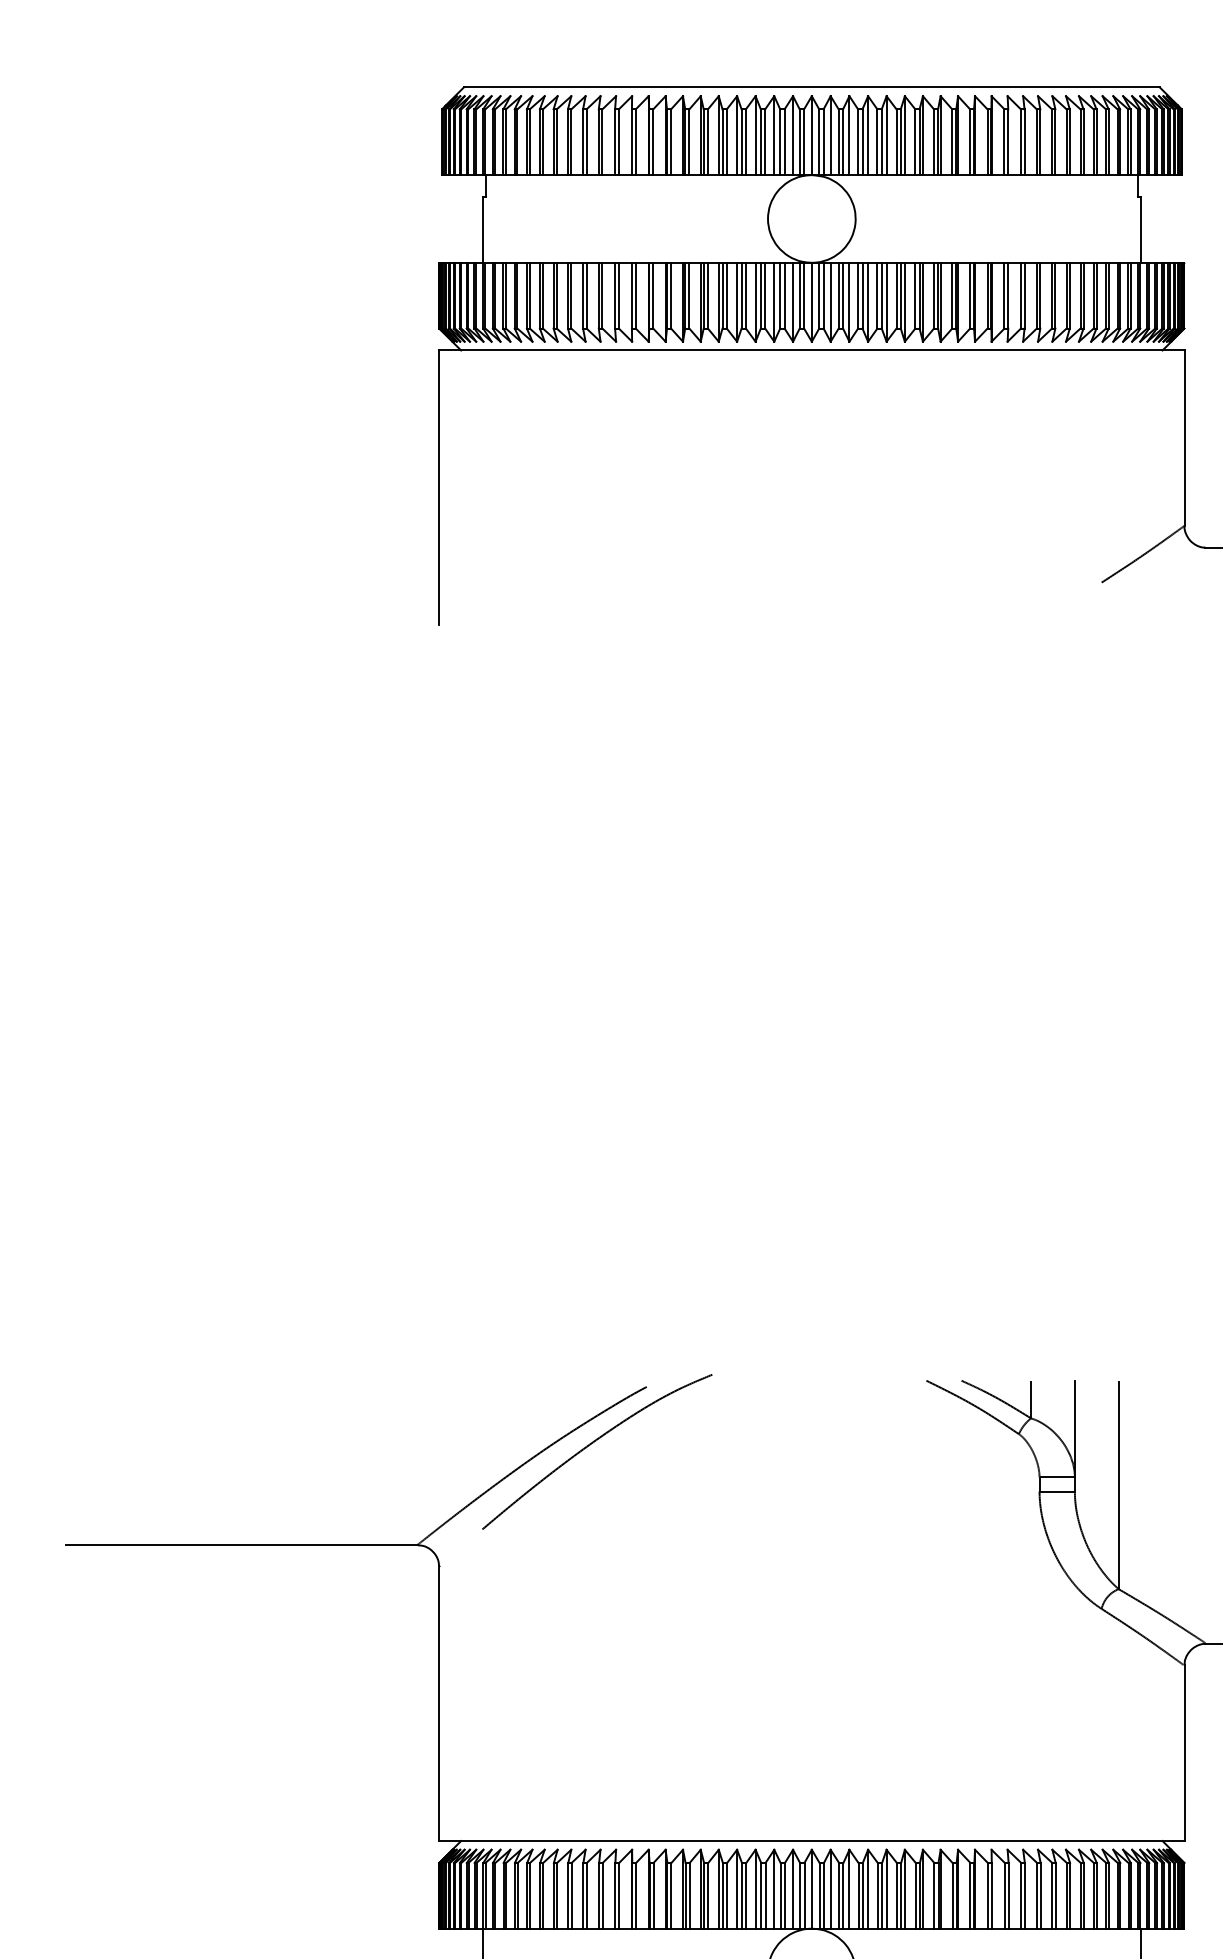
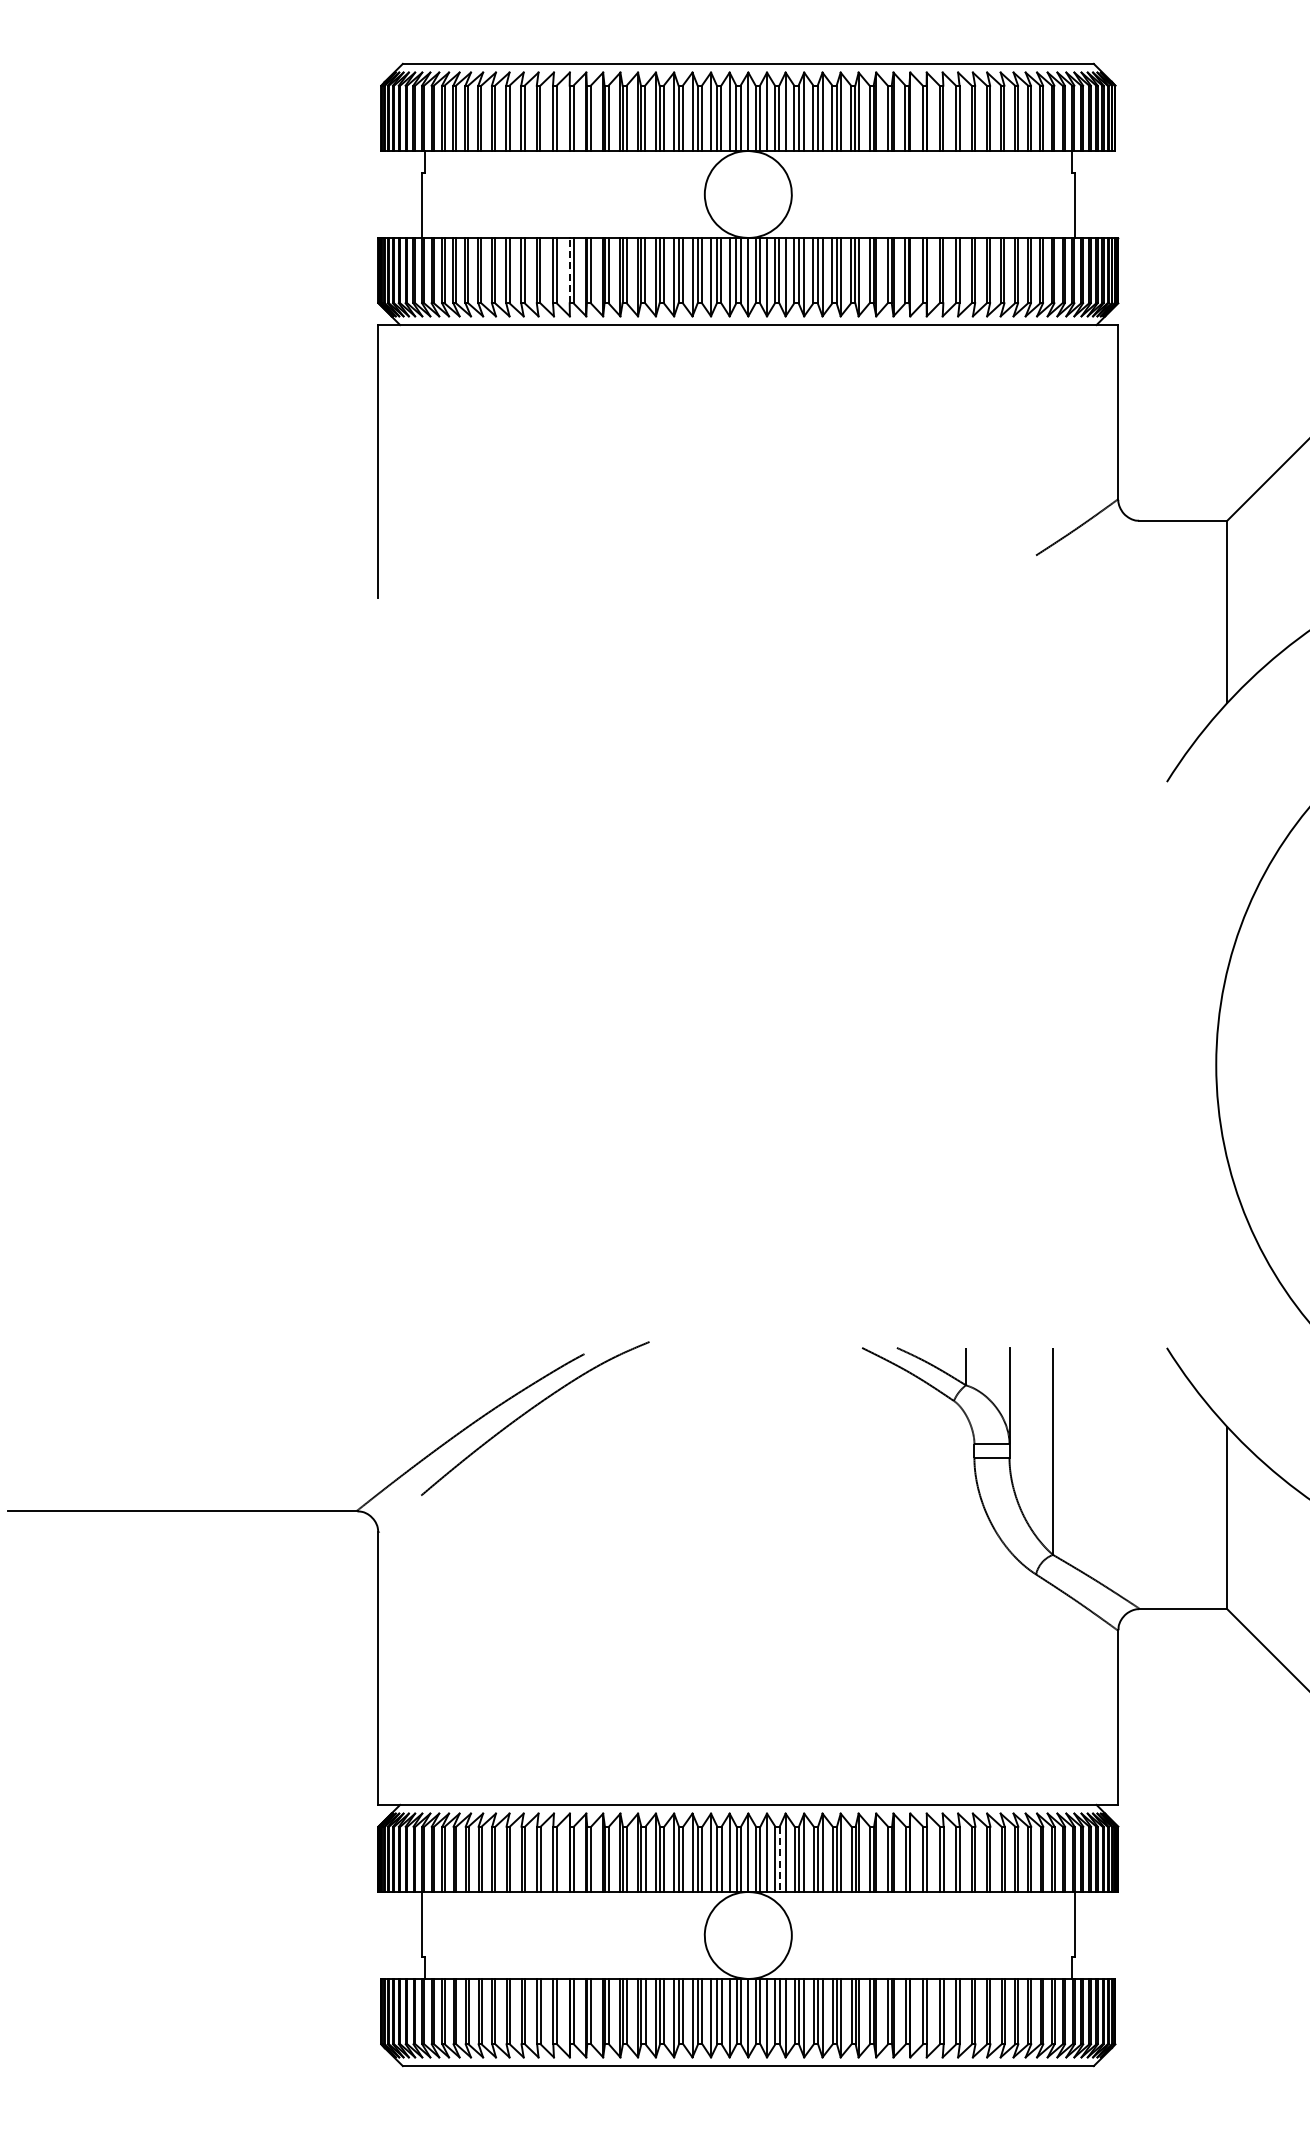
line: (631, 295) -> (569, 270), solid -> dashed
line: (843, 1895) -> (779, 1859), solid -> dashed

